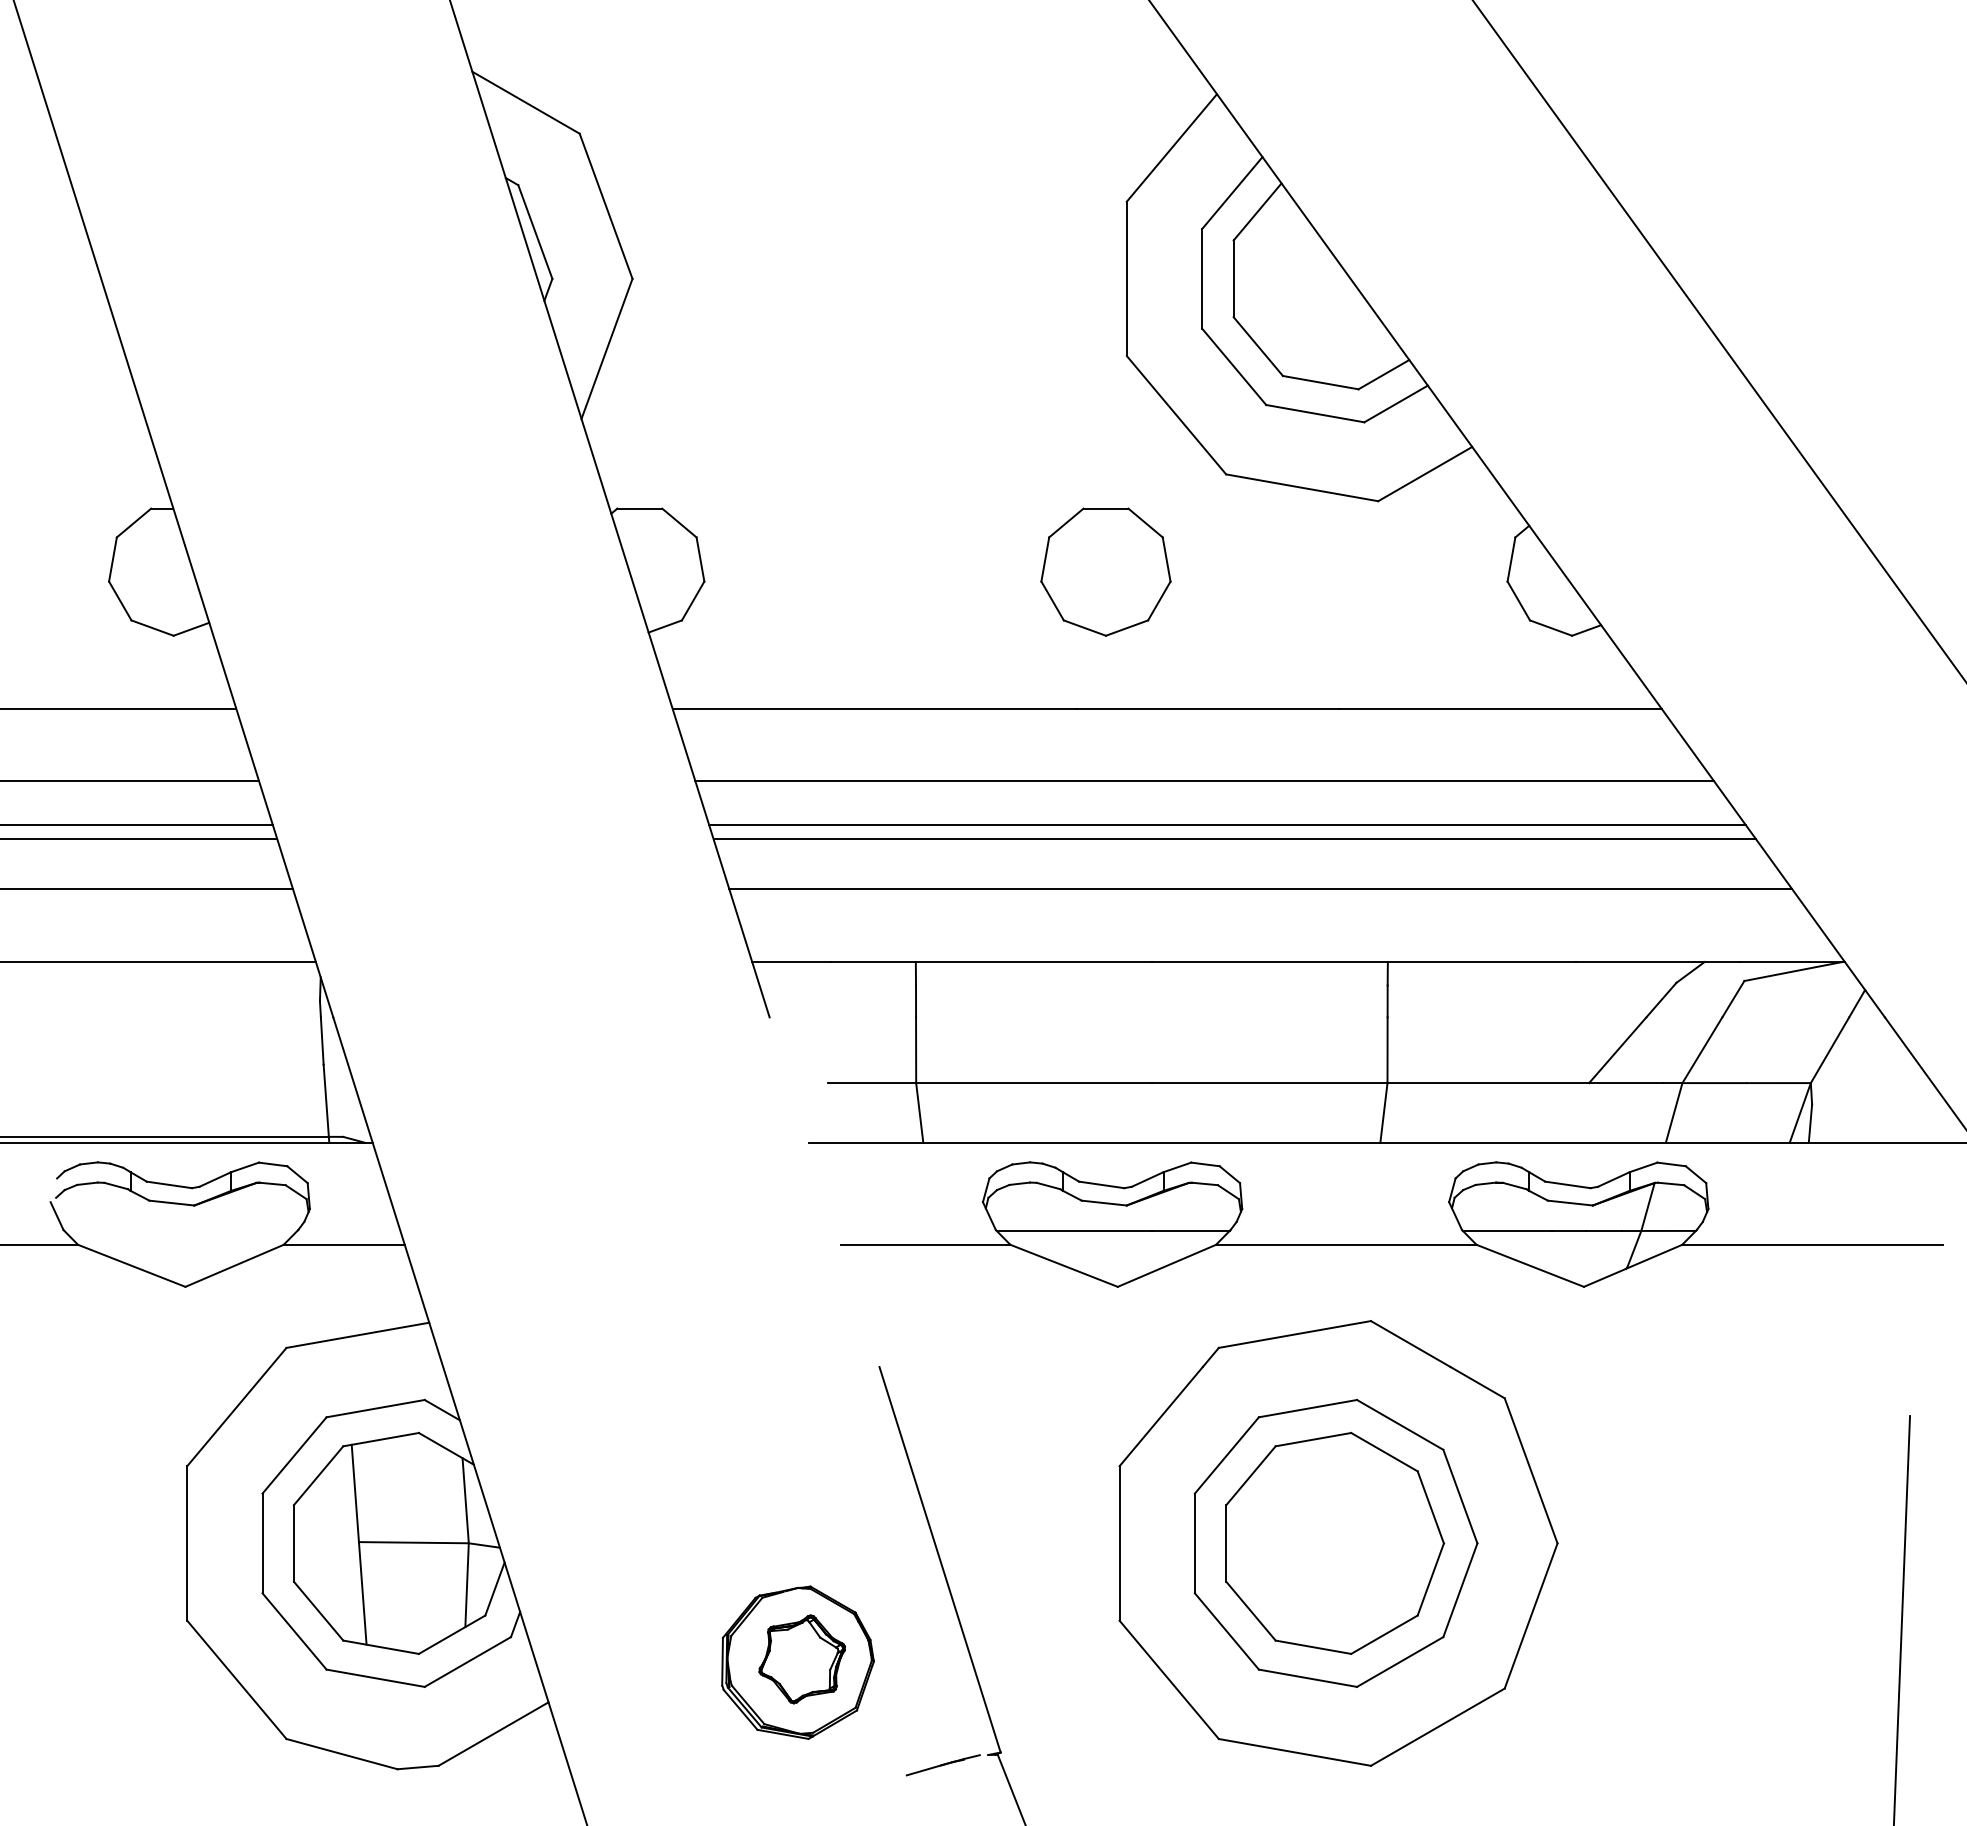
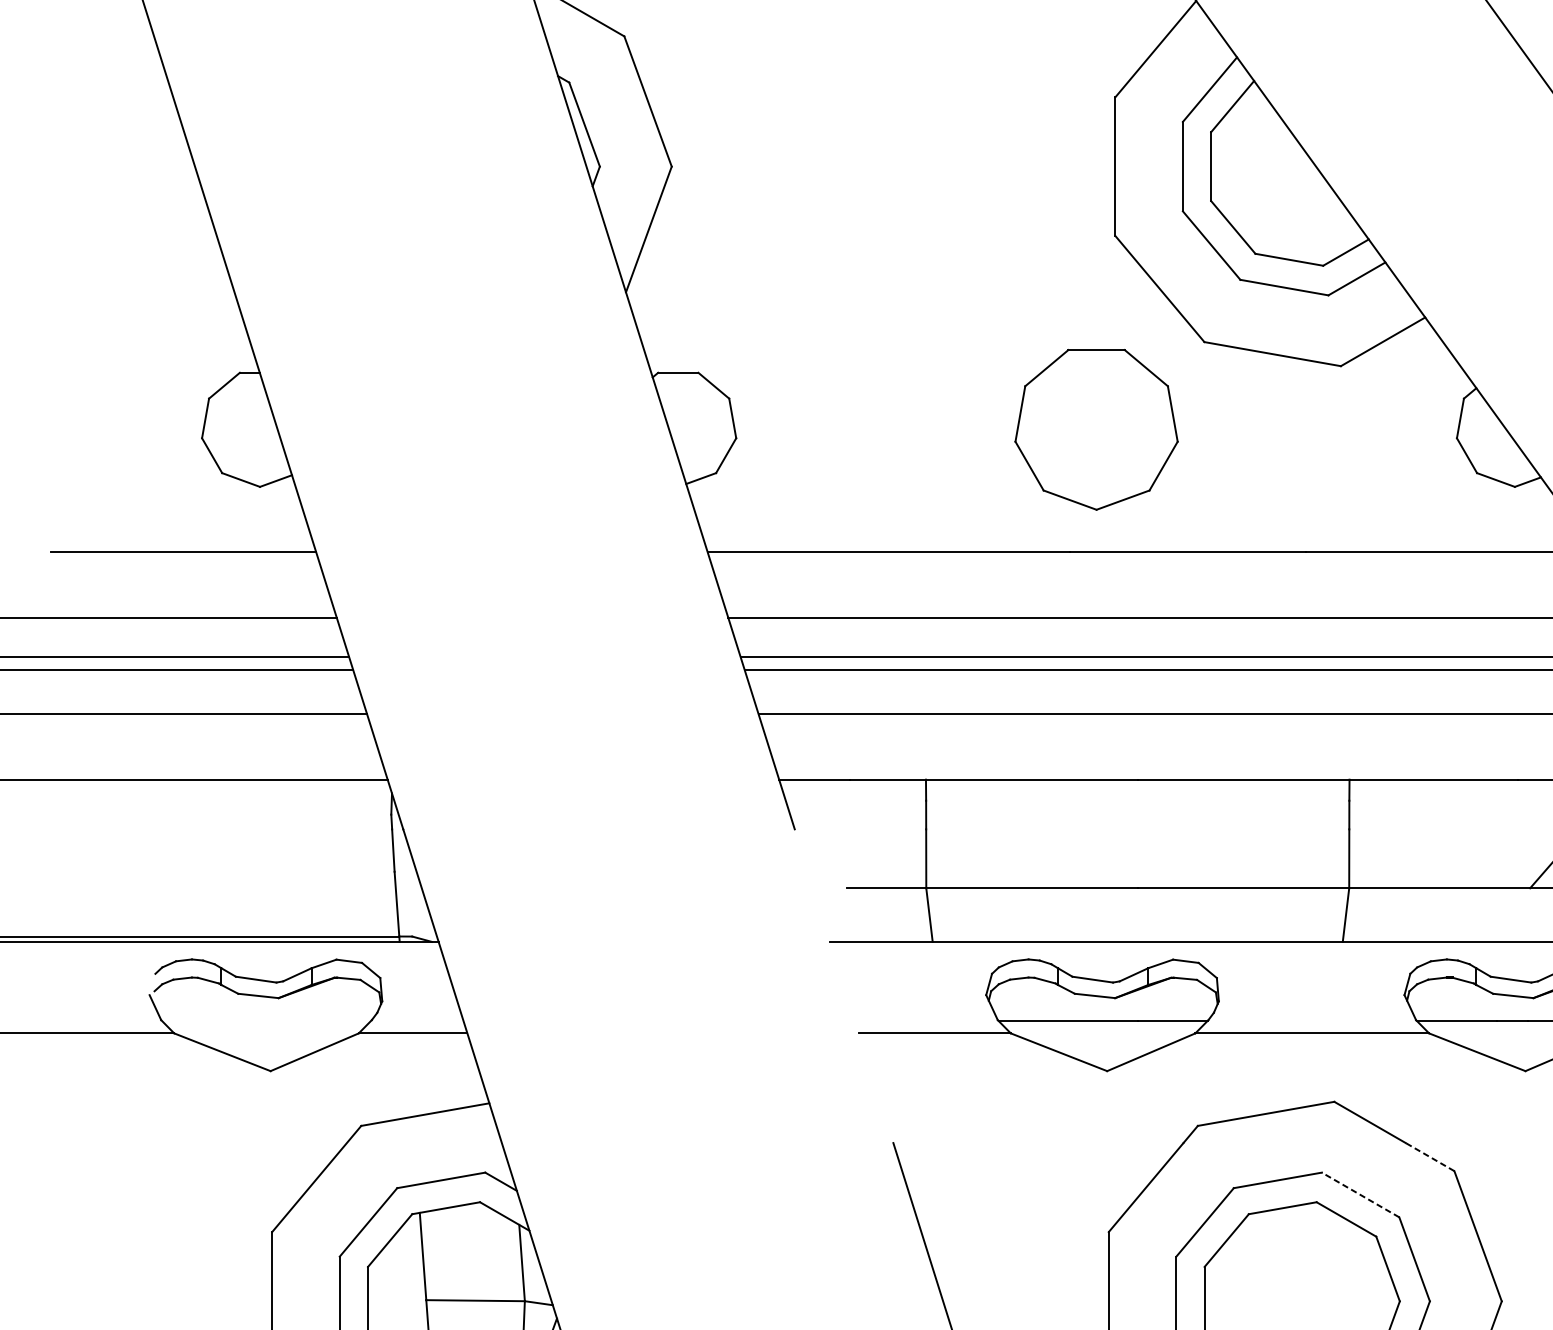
part: (1105, 571) -> (1096, 429), size x1.4
line: (1477, 1382) -> (1429, 1156), solid -> dashed
line: (1400, 1424) -> (1360, 1194), solid -> dashed

